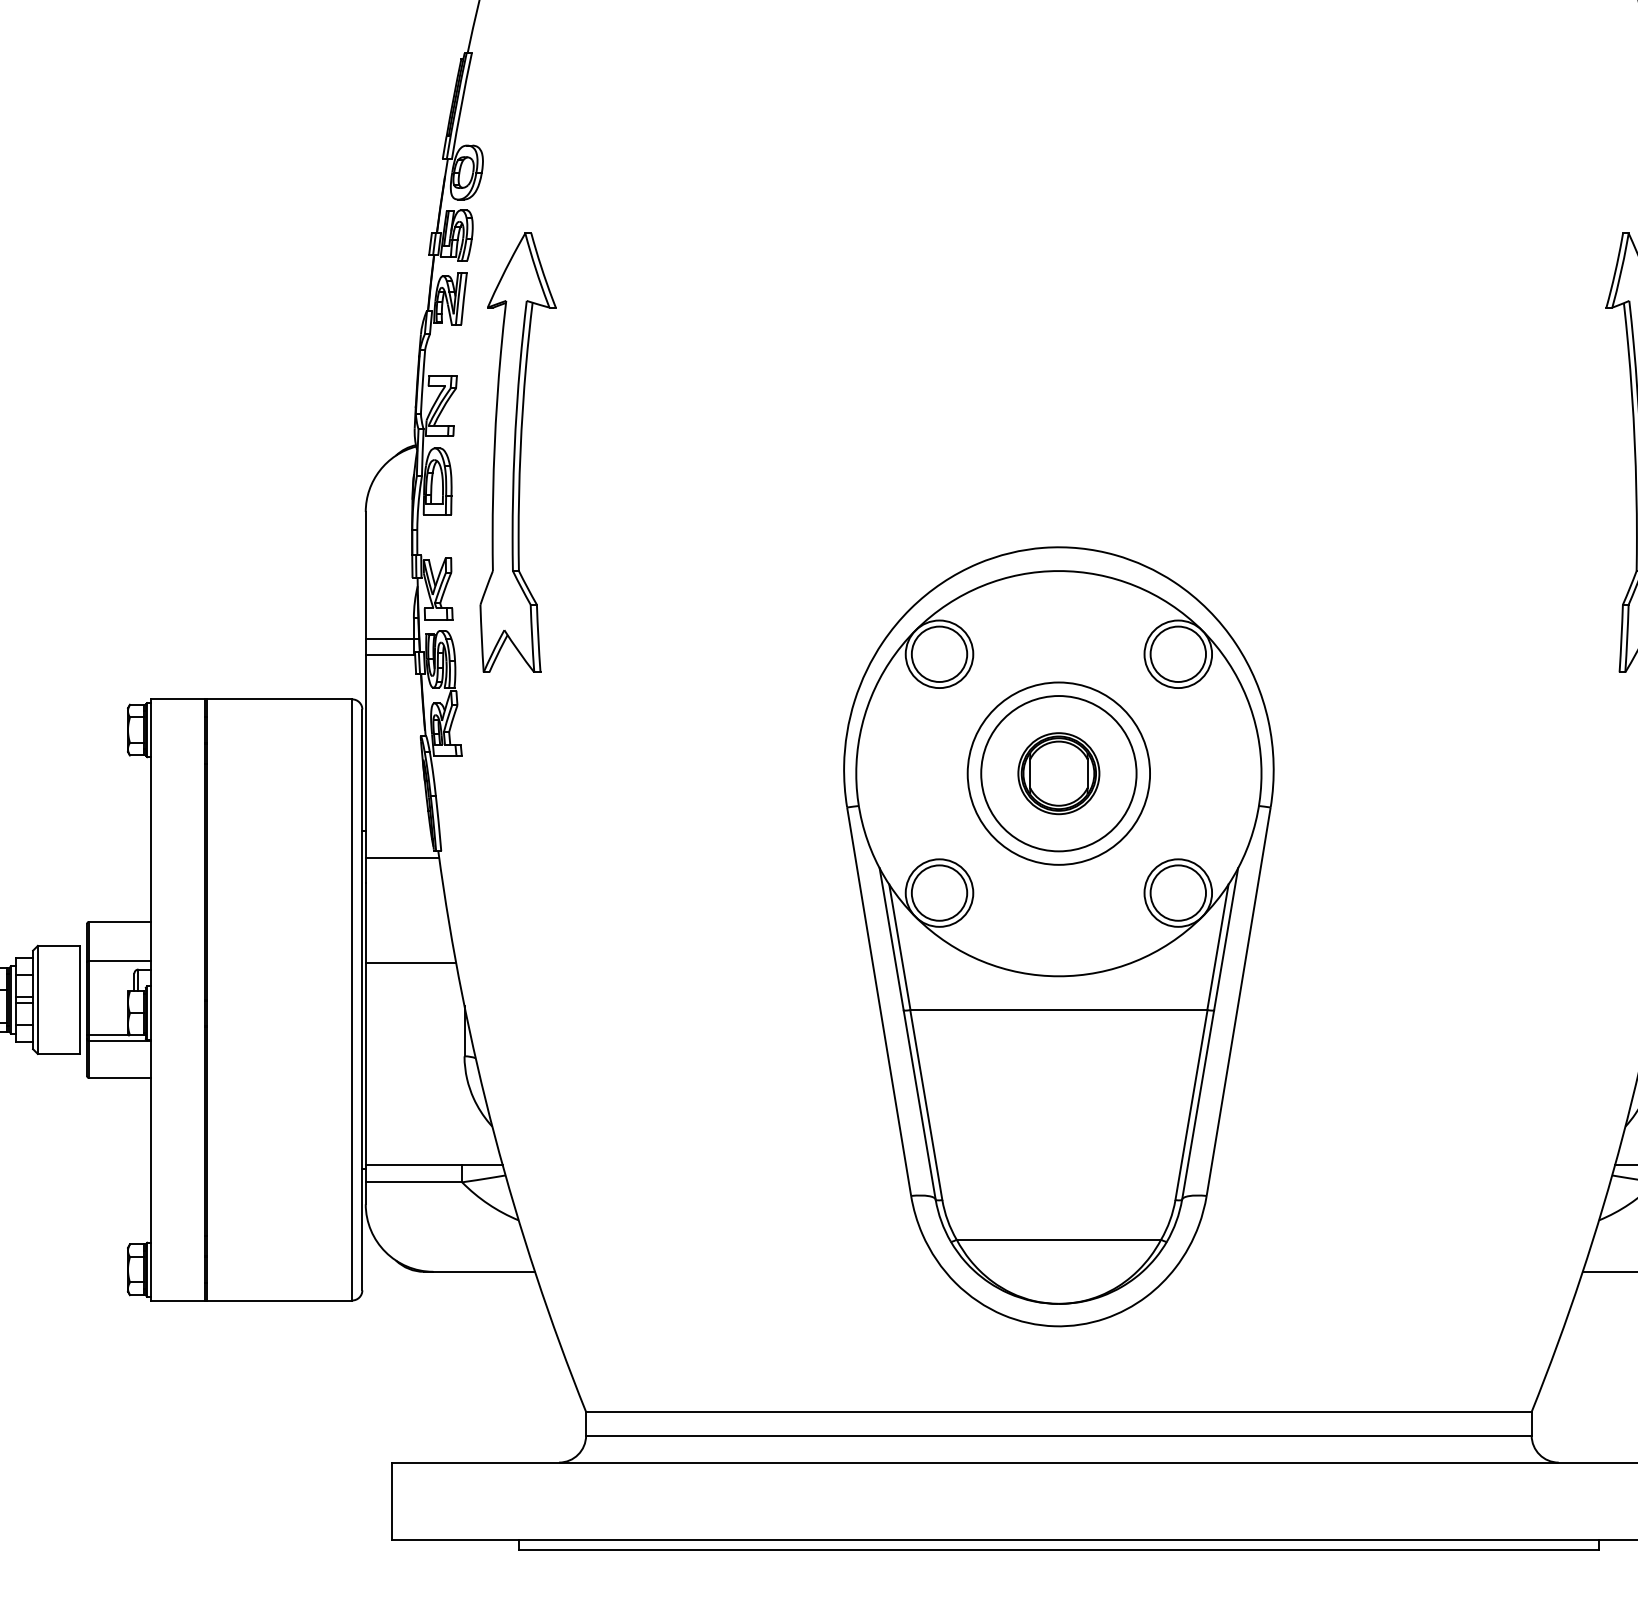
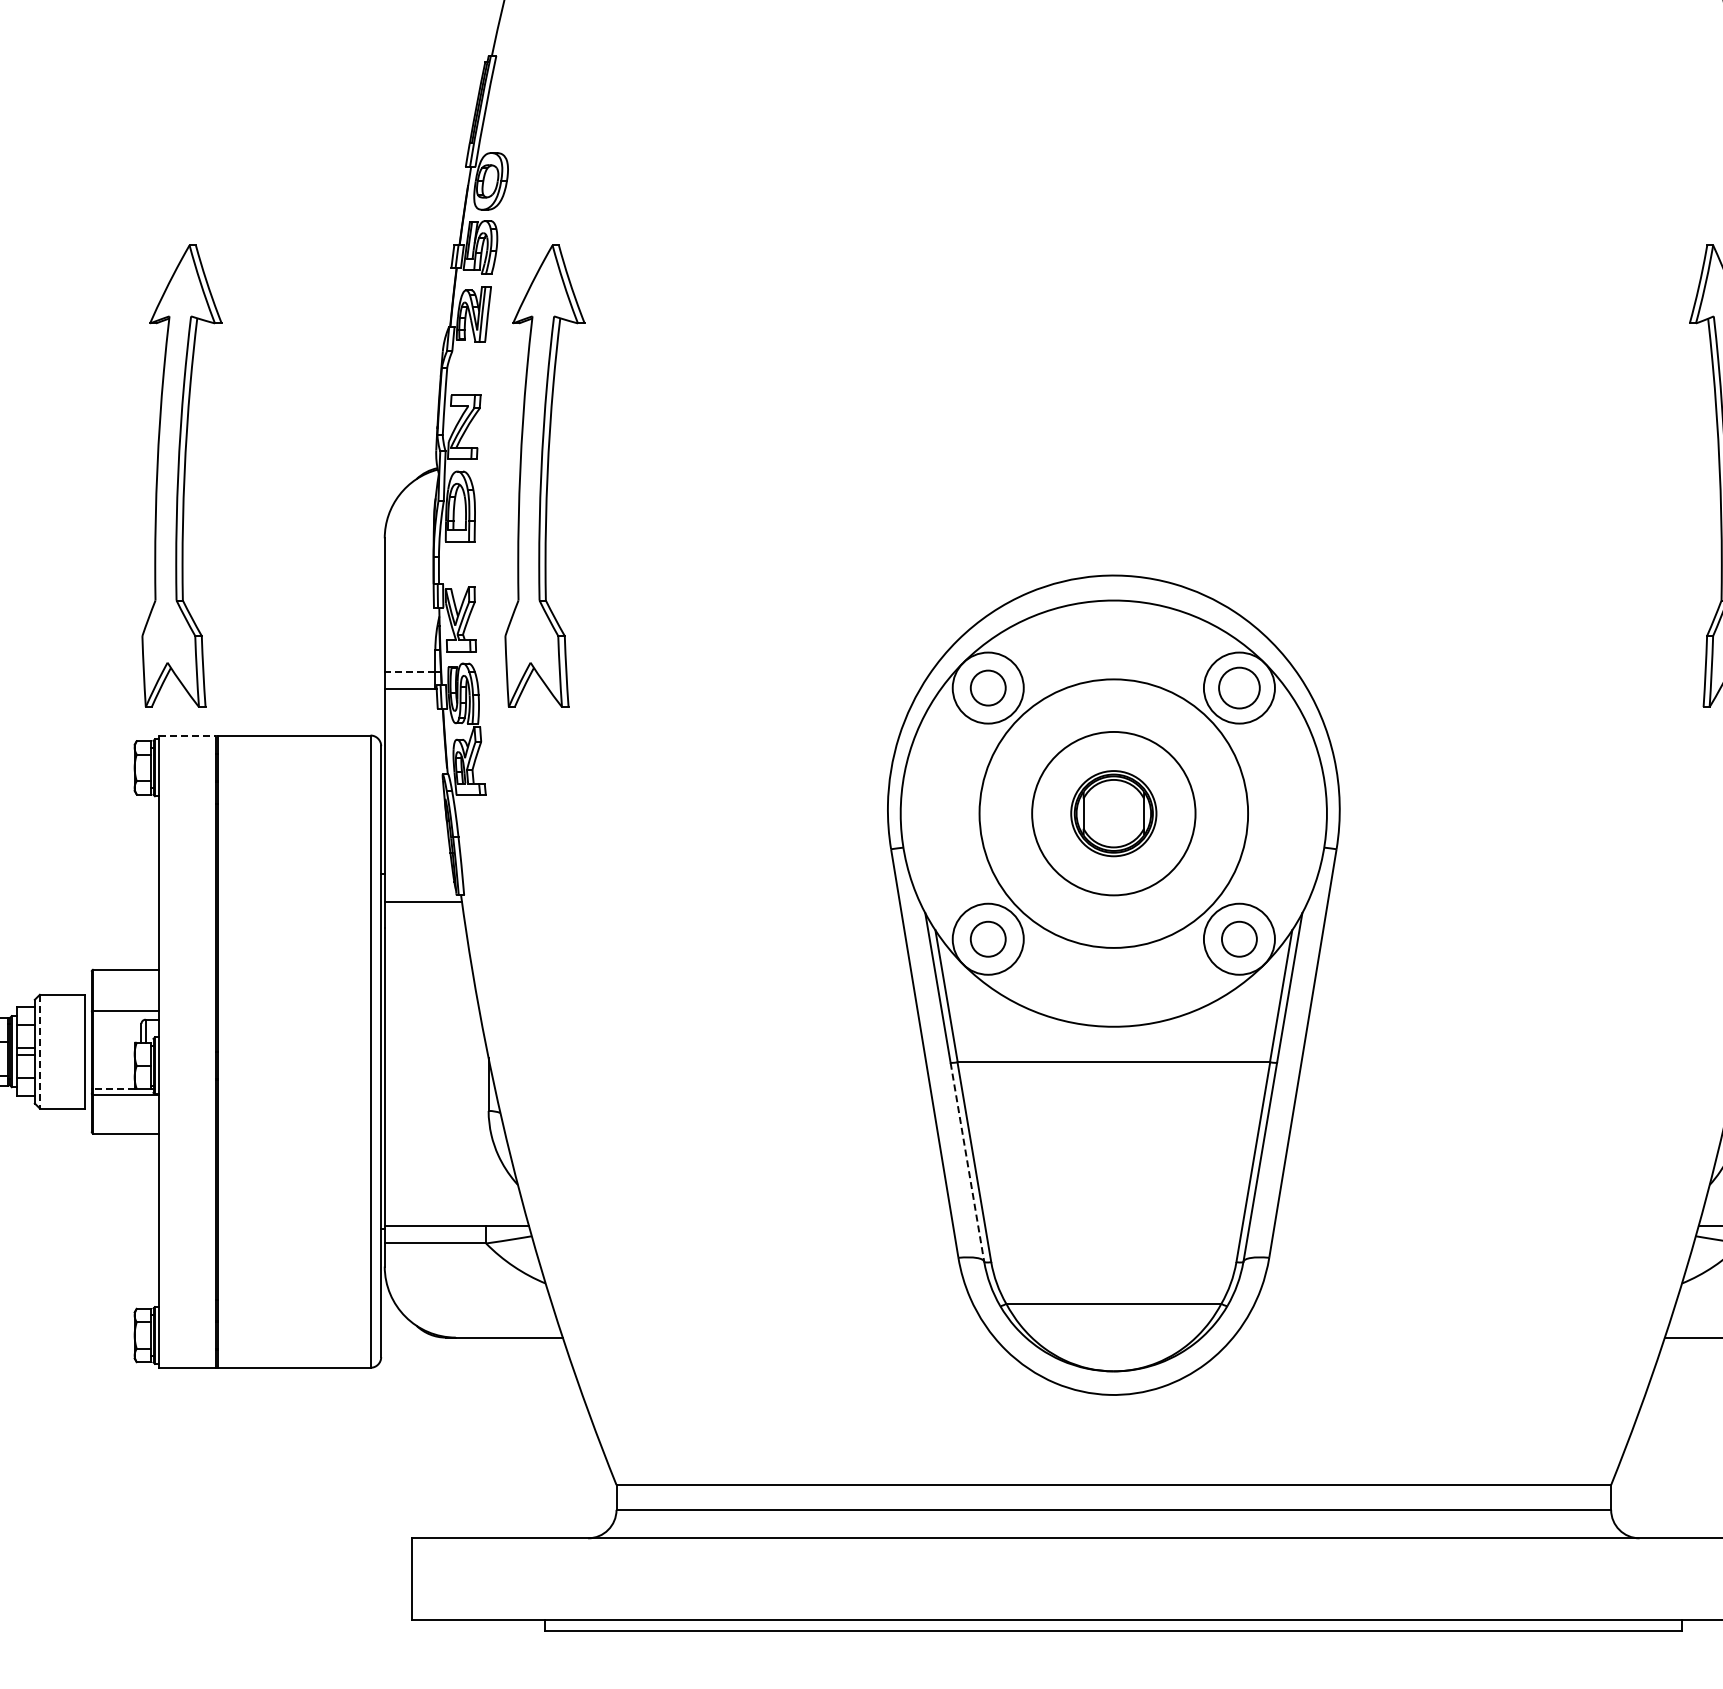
part: (172, 452) -> (181, 475), added
line: (389, 638) -> (409, 671), solid -> dashed
circle: (939, 653) -> (988, 687), size x0.6
circle: (1178, 653) -> (1239, 687), size x0.7
line: (179, 699) -> (188, 735), solid -> dashed
circle: (1058, 773) -> (1113, 813), size x1.4
circle: (939, 893) -> (988, 939), size x0.6
circle: (1178, 893) -> (1239, 939), size x0.6
line: (410, 962) -> (431, 1012), removed
line: (37, 999) -> (39, 1051), solid -> dashed
line: (108, 1034) -> (114, 1088), solid -> dashed
line: (919, 1105) -> (967, 1162), solid -> dashed

